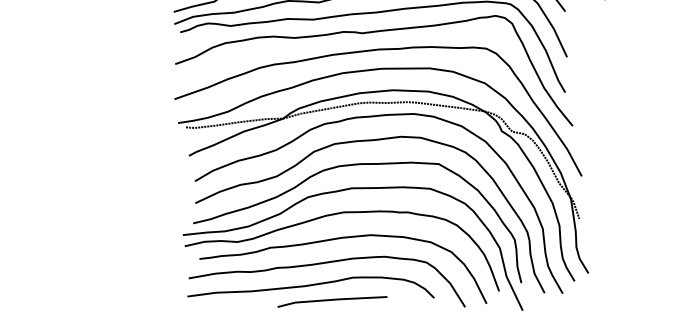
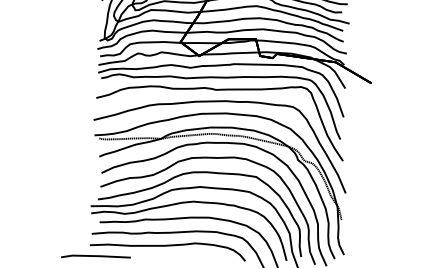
part: (331, 300) -> (95, 256), moved

